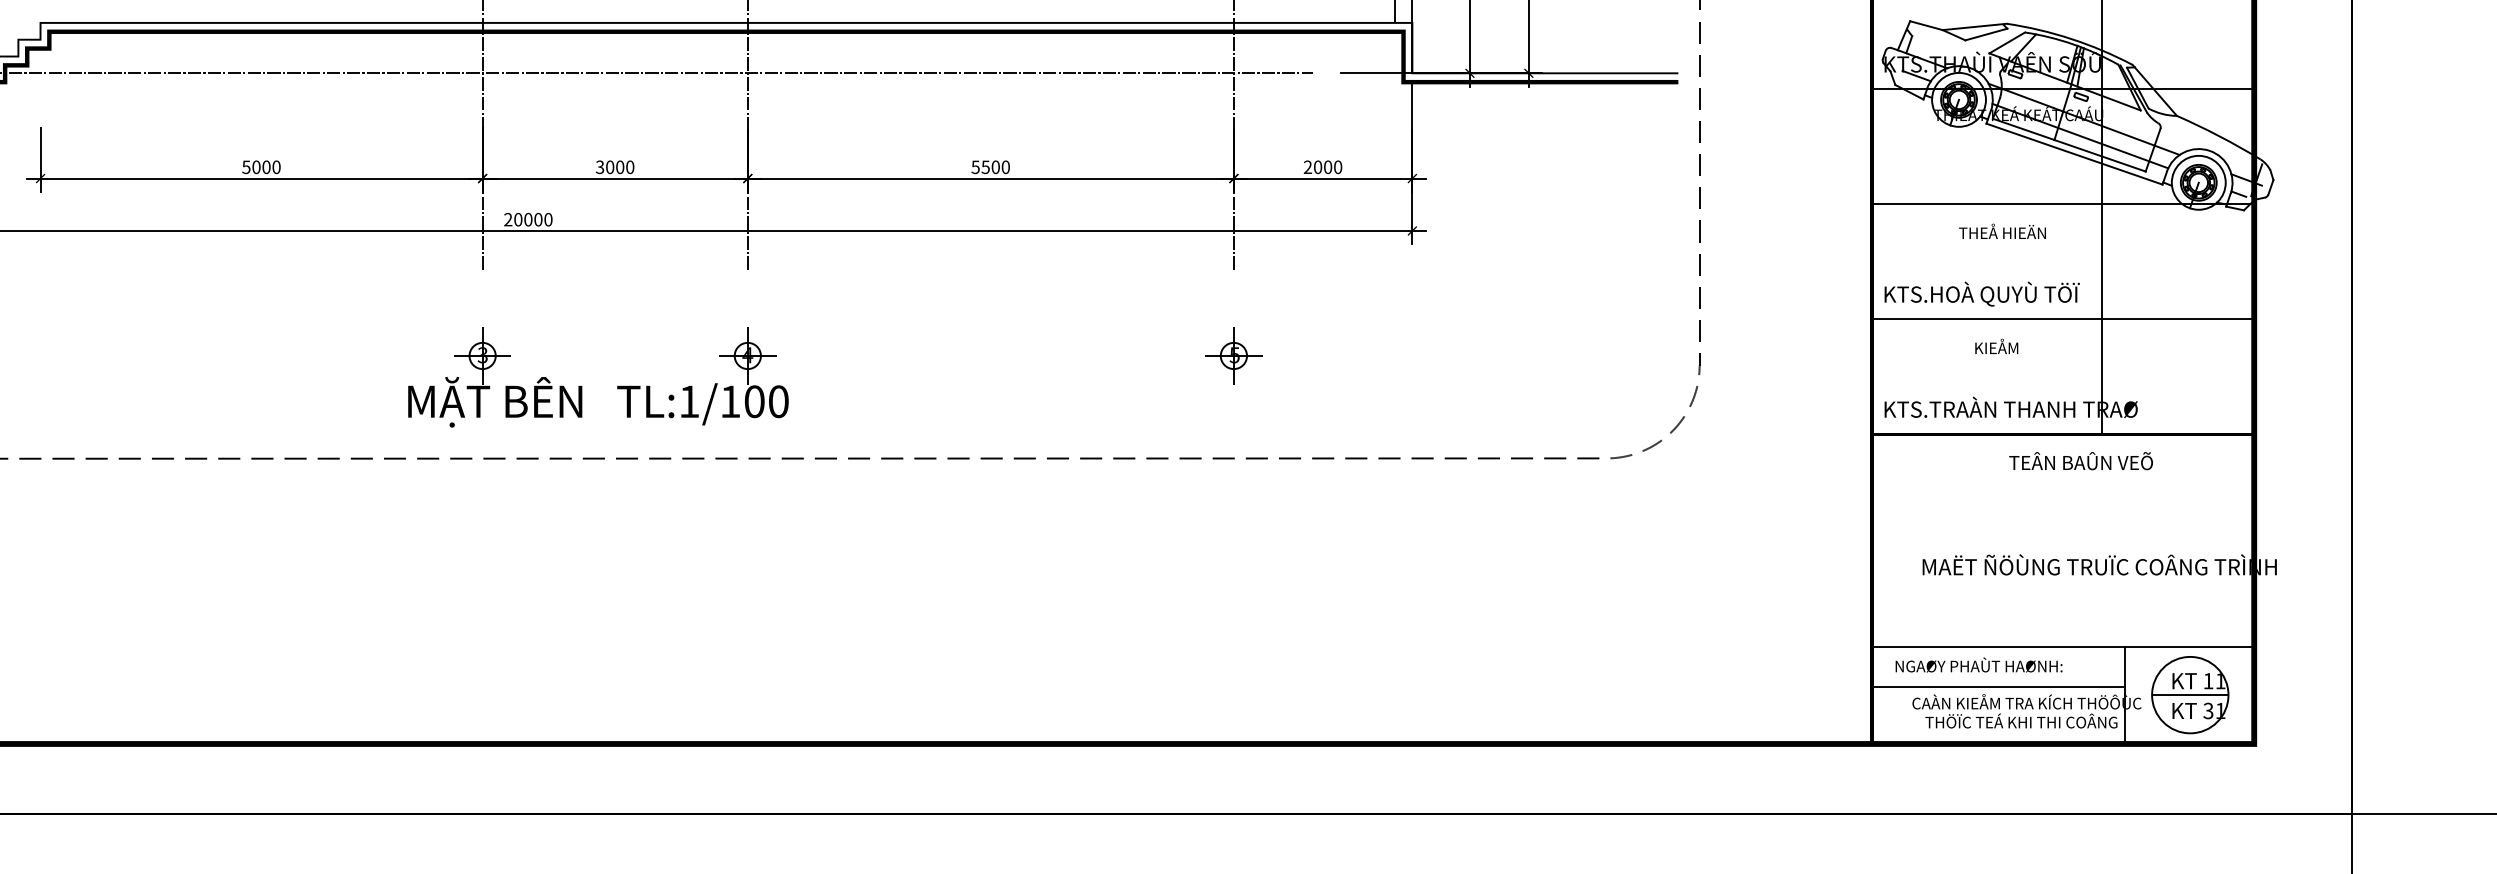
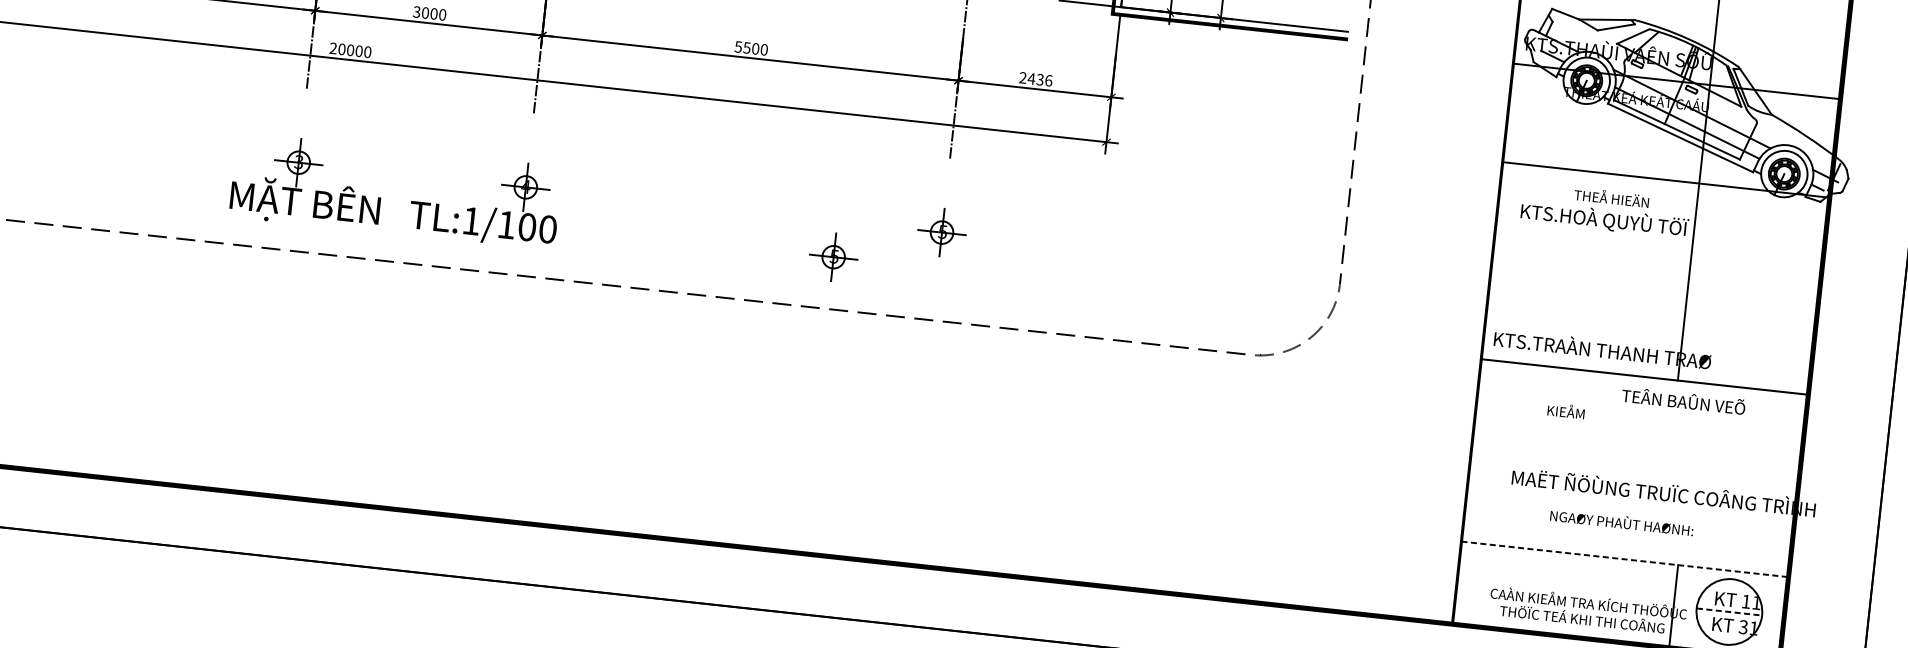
text: (1327, 167) -> (1039, 79), 2000 -> 2436
text: (1981, 293) -> (1604, 219), moved
line: (2063, 319) -> (1655, 278), removed
text: (1996, 345) -> (1566, 410), moved
part: (1111, 397) -> (833, 256), added
text: (2080, 461) -> (1683, 401), moved
line: (2063, 647) -> (1625, 559), solid -> dashed
text: (1978, 664) -> (1621, 521), moved
line: (1998, 687) -> (1565, 587), removed
line: (2190, 695) -> (1729, 612), solid -> dashed

